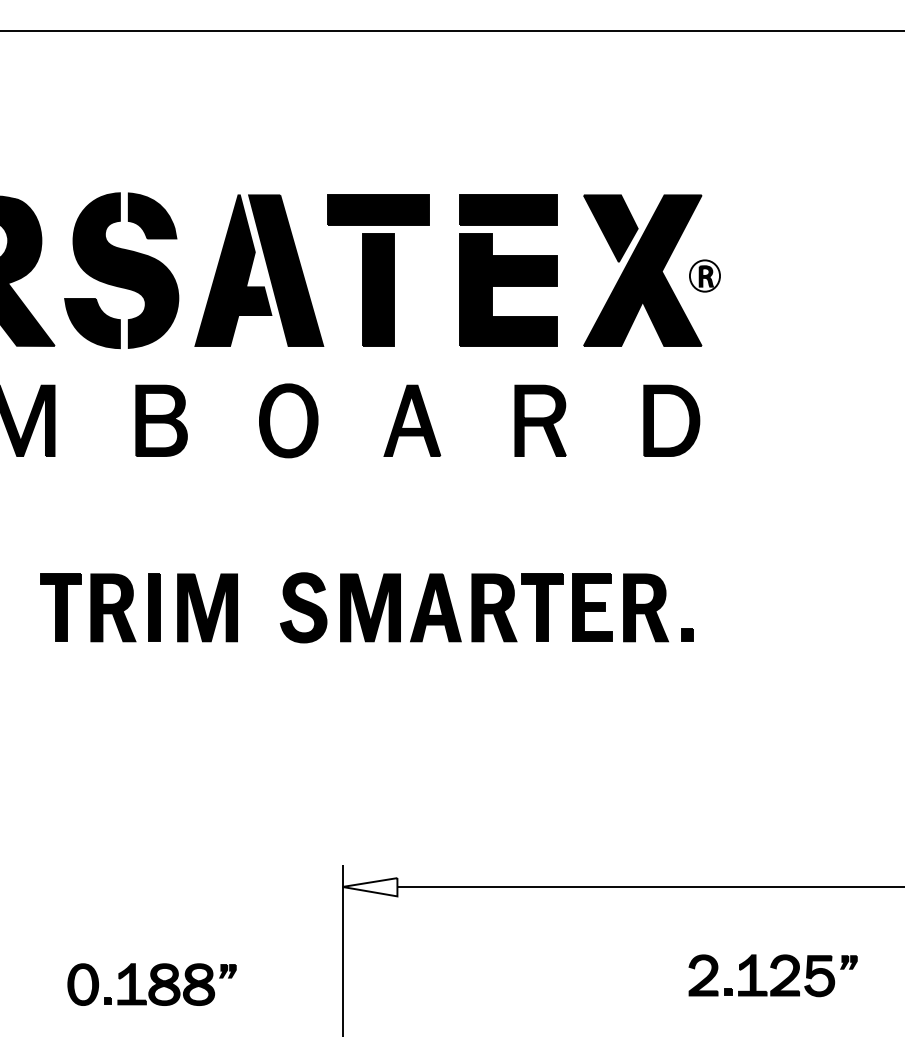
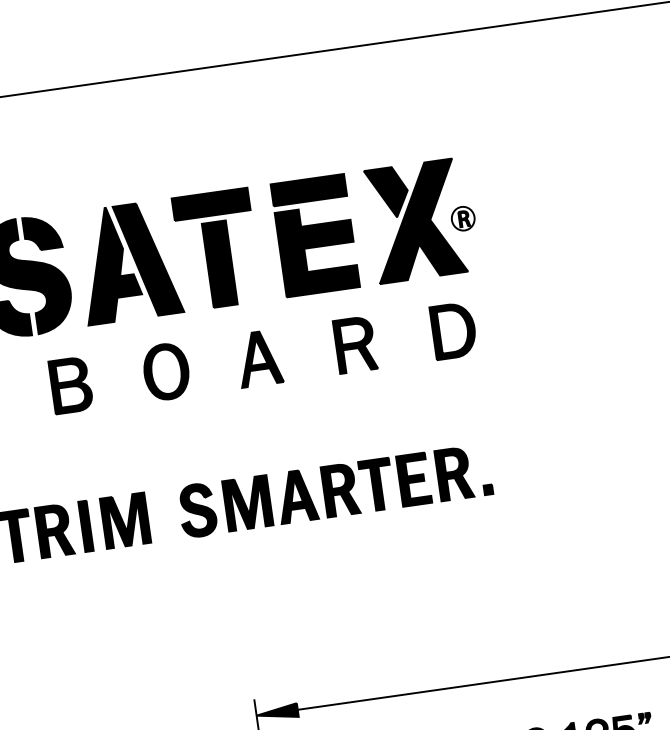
fill: (369, 887) -> (276, 713), added

